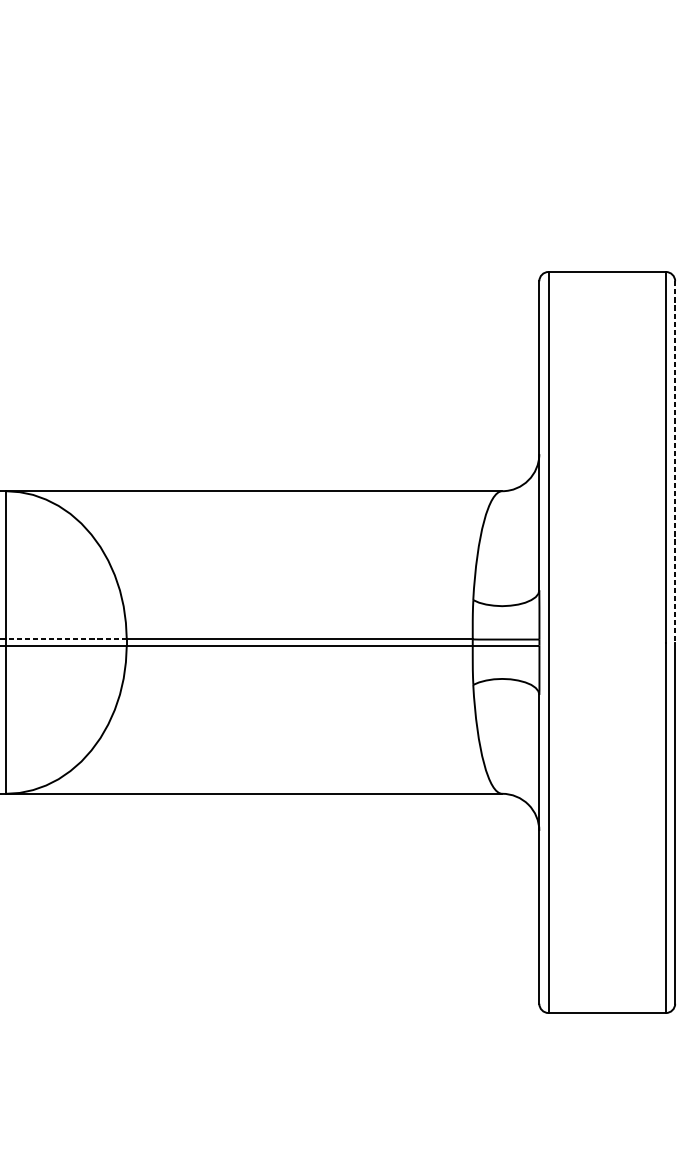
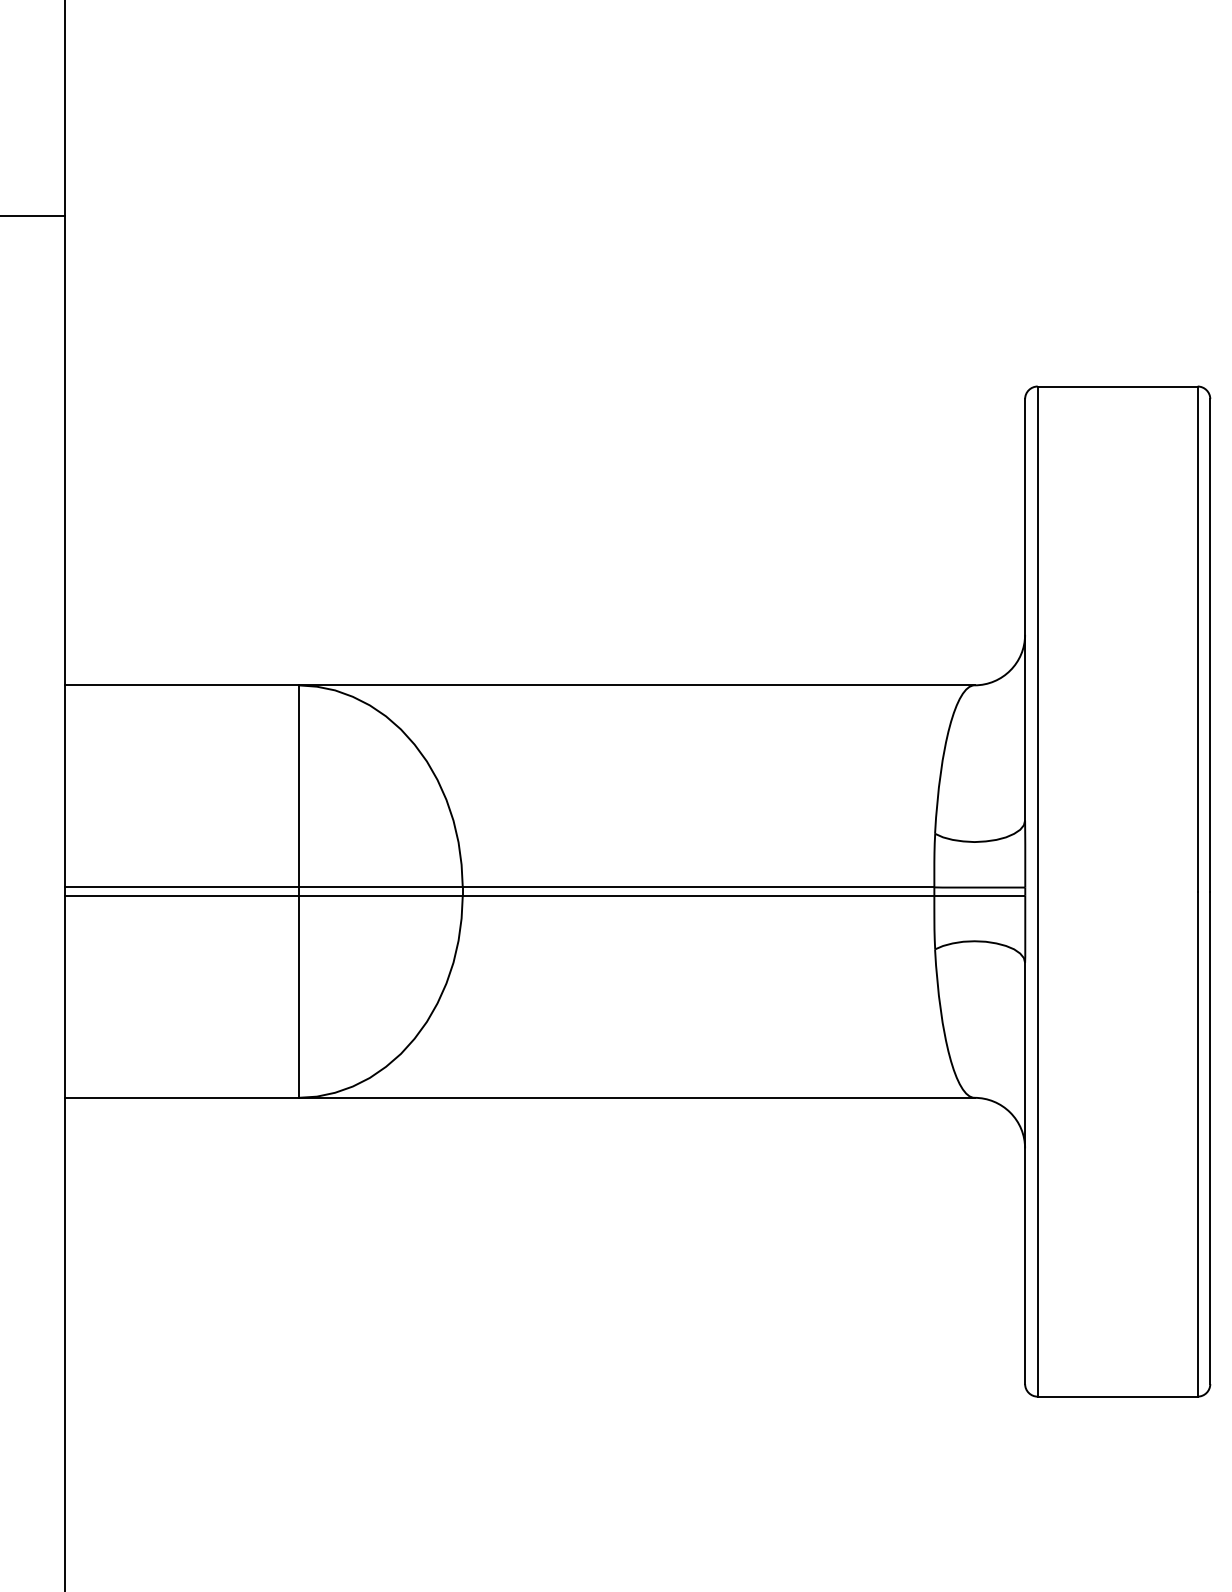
line: (675, 461) -> (1210, 645), dashed -> solid
line: (66, 639) -> (380, 887), dashed -> solid

